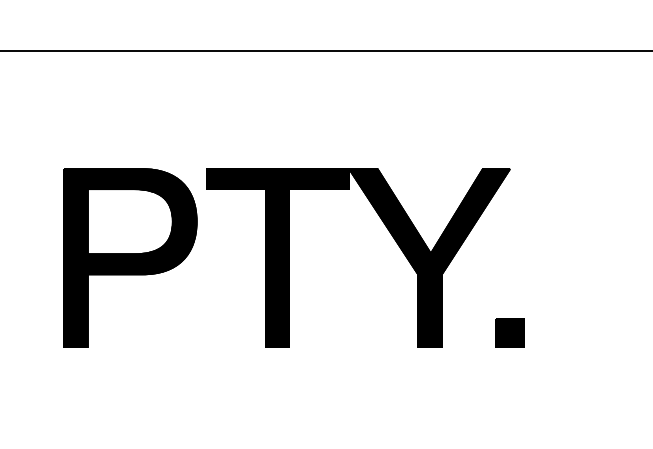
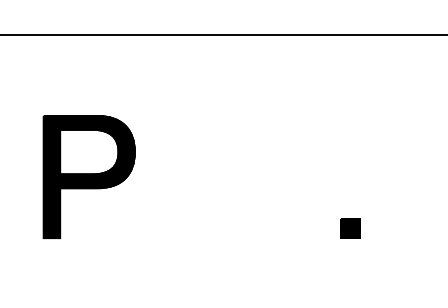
part: (391, 236) -> (268, 162), removed

